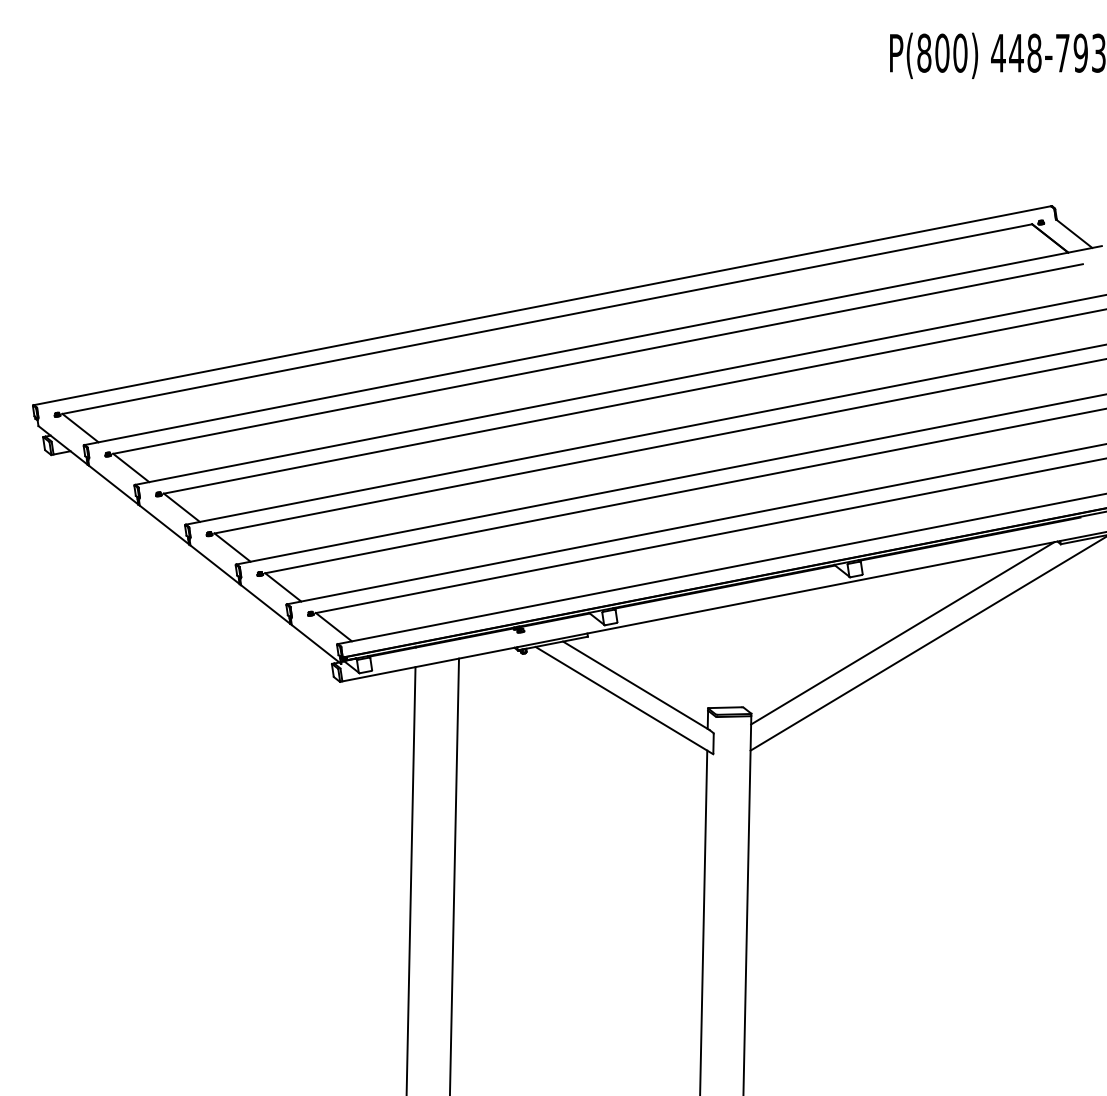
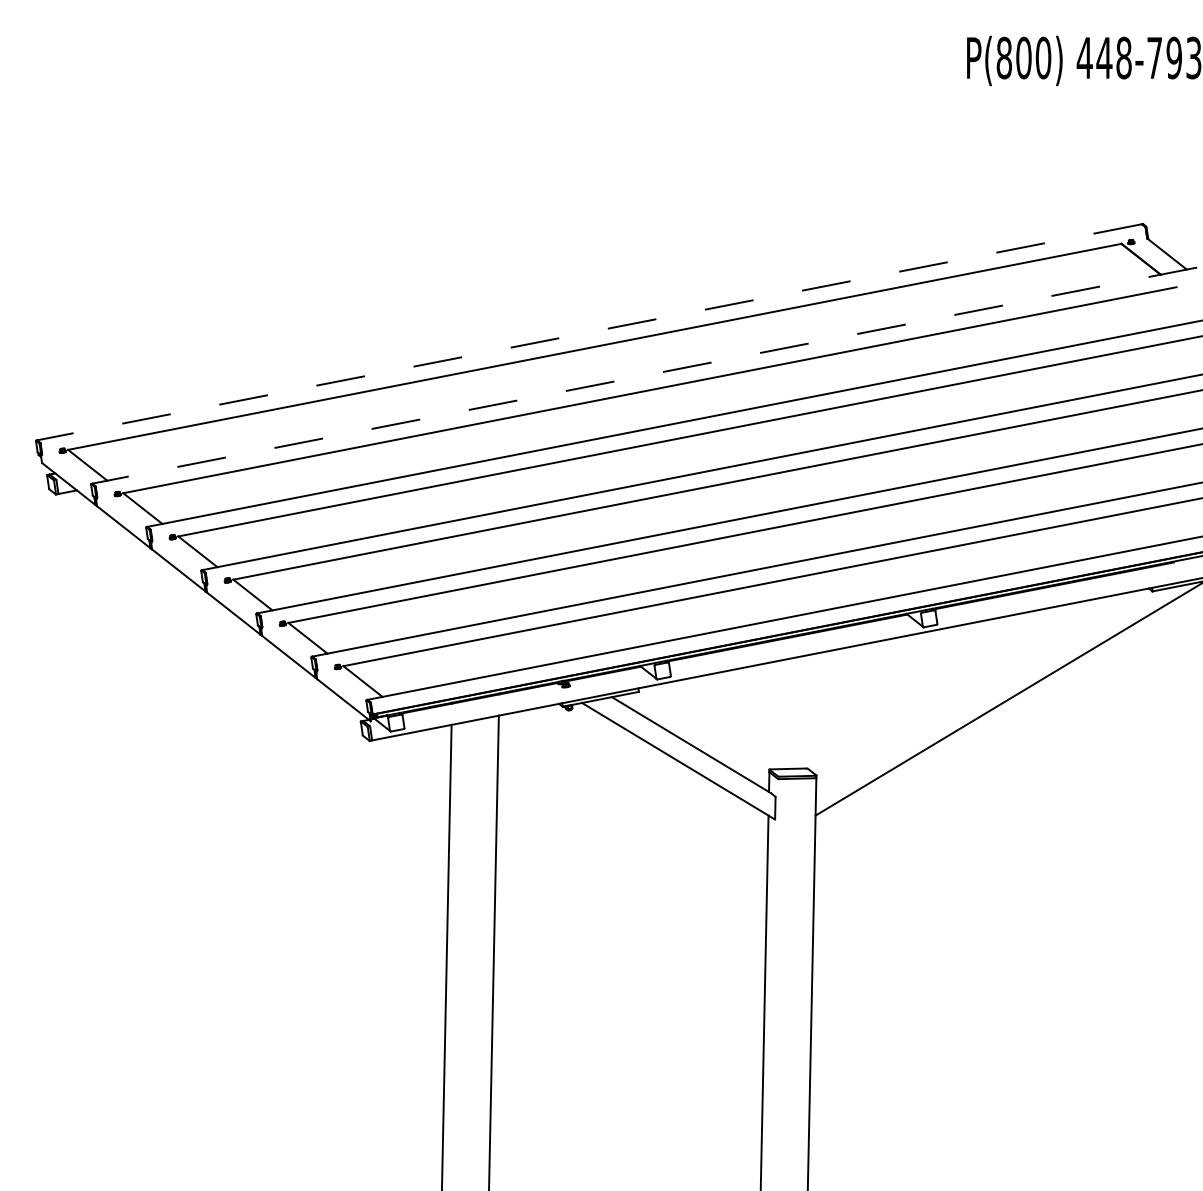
line: (542, 305) -> (589, 332), solid -> dashed
line: (593, 345) -> (644, 375), solid -> dashed
line: (902, 633) -> (980, 688), removed

